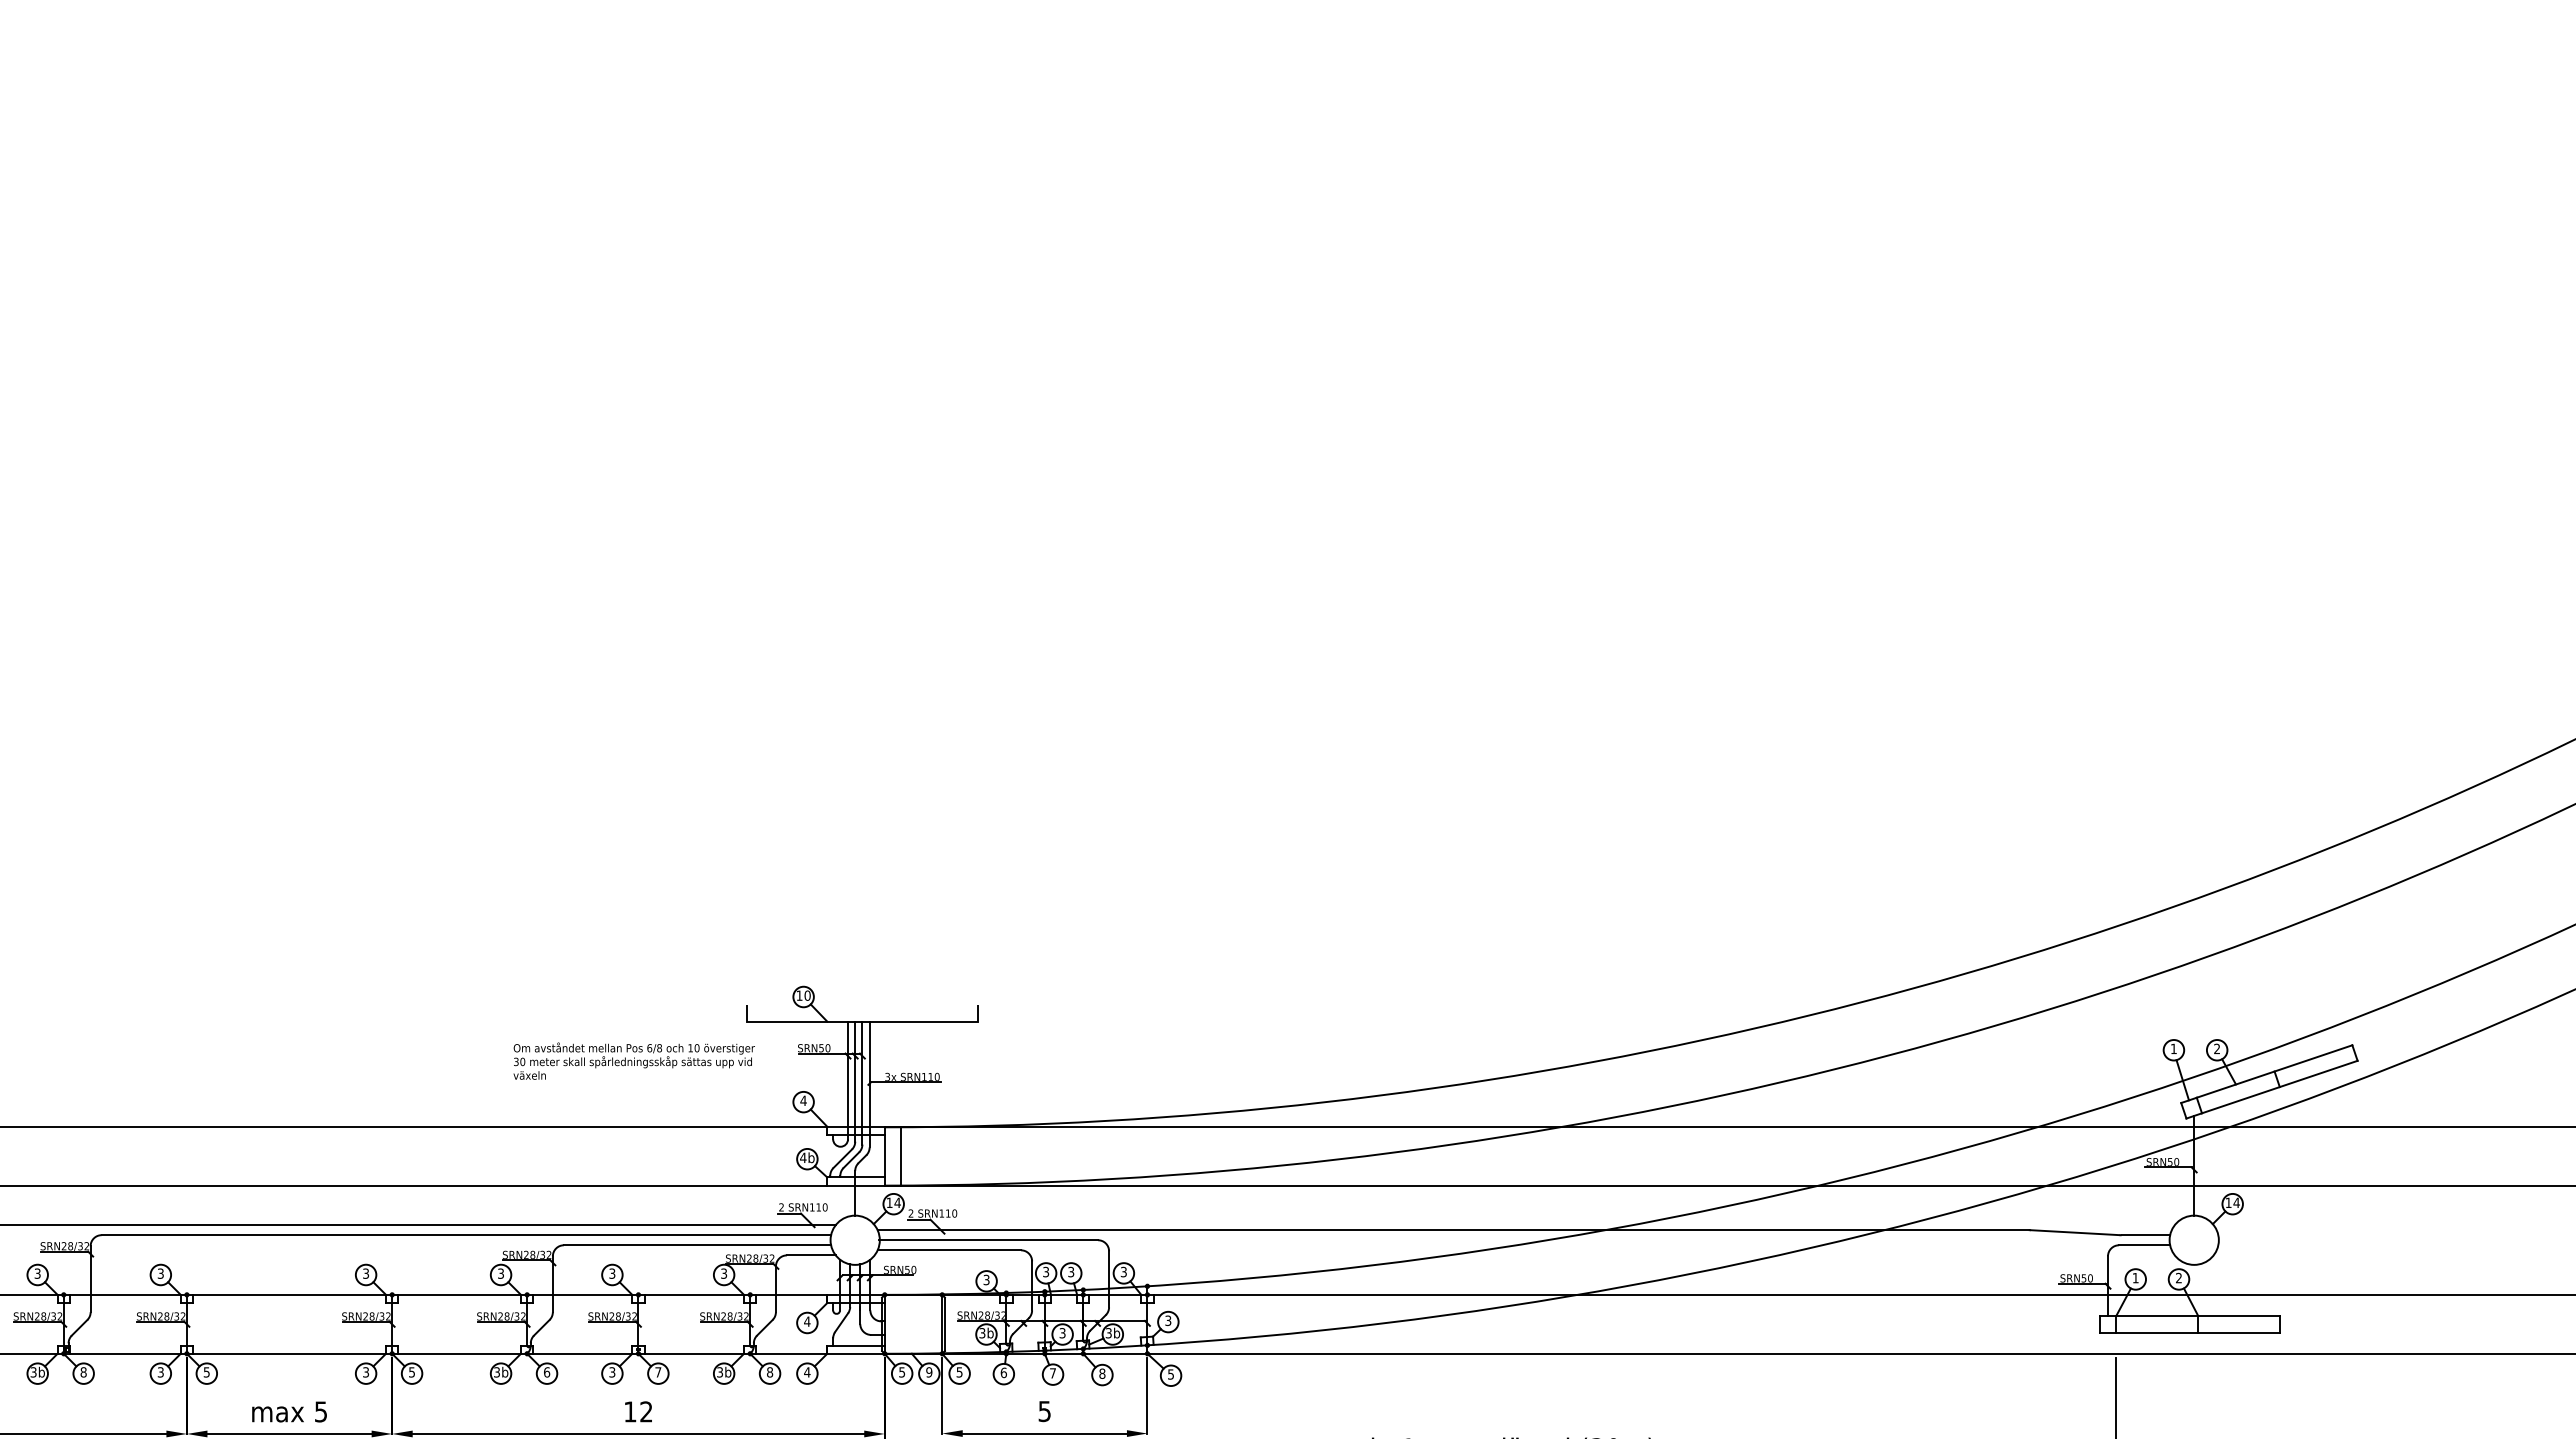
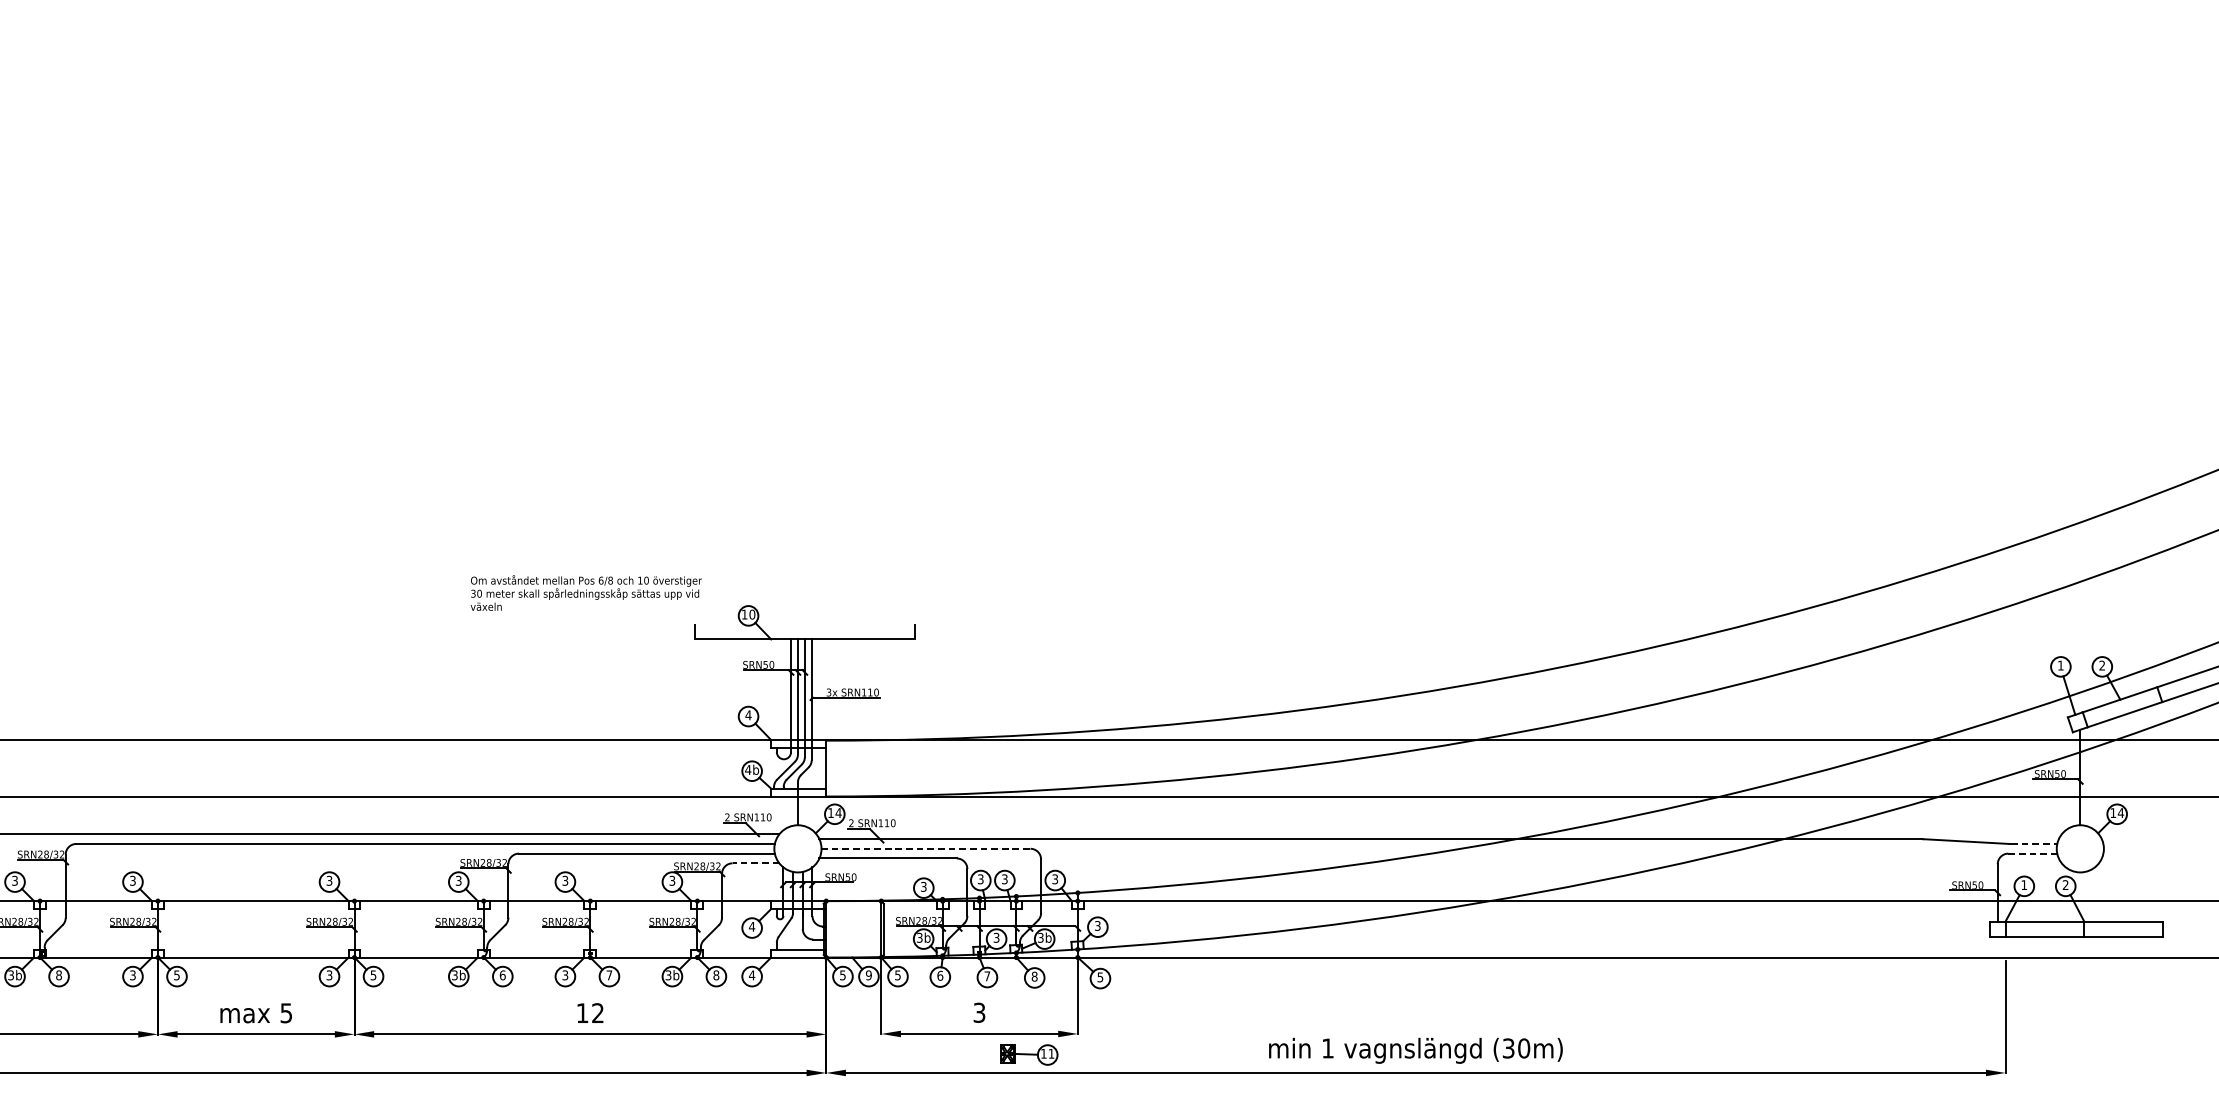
text: (633, 1060) -> (585, 592), moved
line: (901, 1155) -> (842, 767), removed
line: (2146, 1235) -> (2034, 844), solid -> dashed
line: (989, 1240) -> (926, 849), solid -> dashed
line: (2144, 1245) -> (2032, 853), solid -> dashed
line: (810, 1255) -> (755, 863), solid -> dashed
text: (1044, 1410) -> (979, 1011), 5 -> 3

